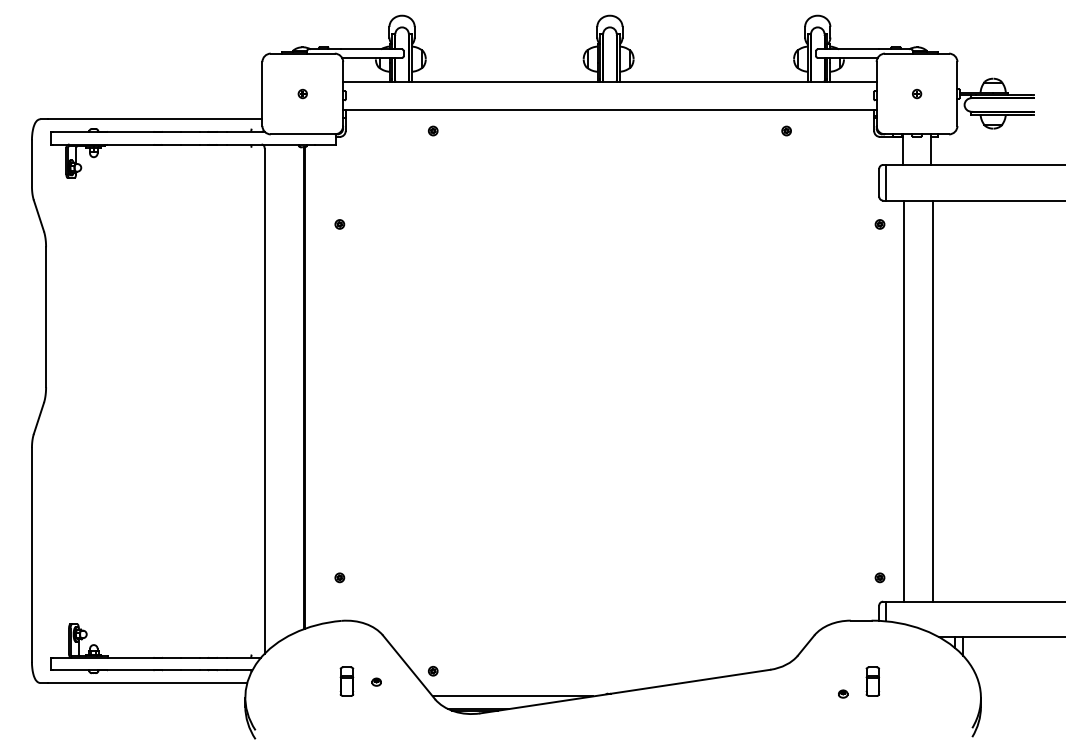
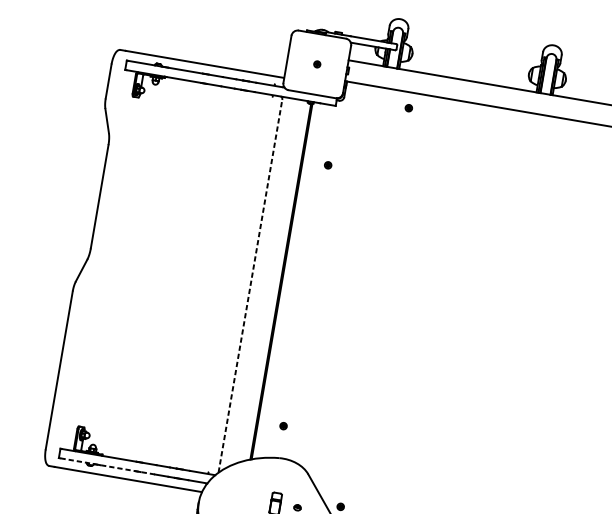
line: (264, 400) -> (250, 285), solid -> dashed
line: (116, 670) -> (107, 466), solid -> dashed

